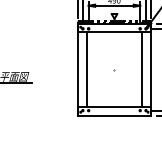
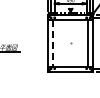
line: (86, 70) -> (53, 43), solid -> dashed

